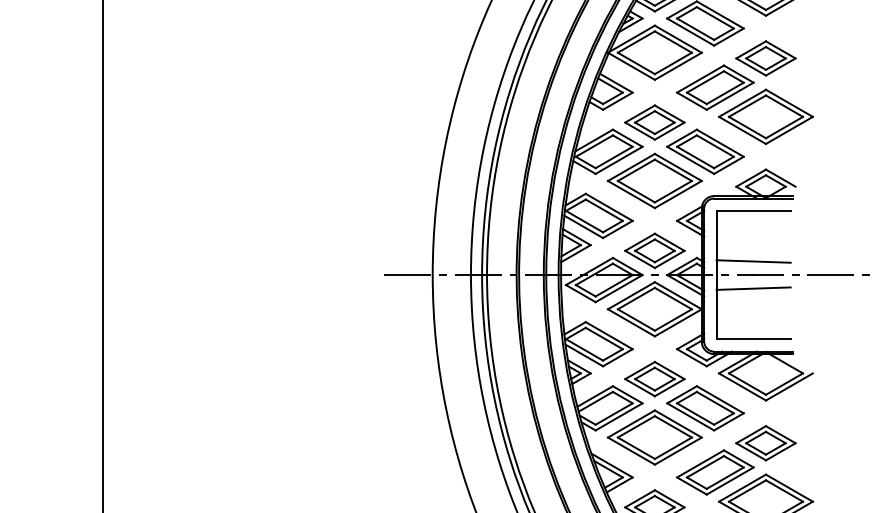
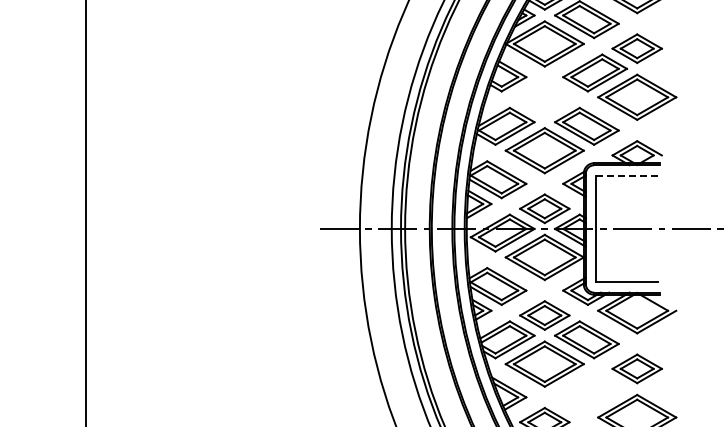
part: (654, 121) -> (544, 101), removed
line: (753, 210) -> (626, 175), solid -> dashed
line: (753, 261) -> (626, 217), removed
line: (753, 288) -> (626, 240), removed
part: (714, 471) -> (594, 392), removed

